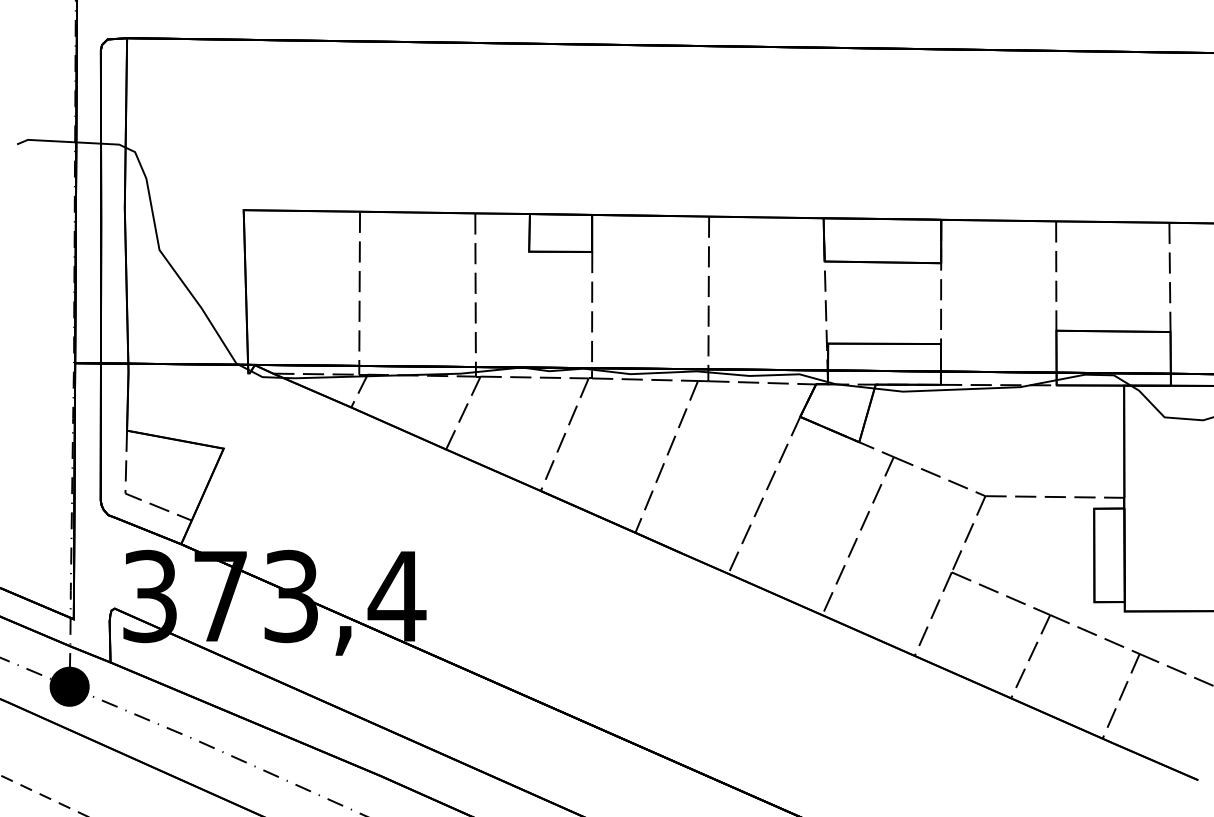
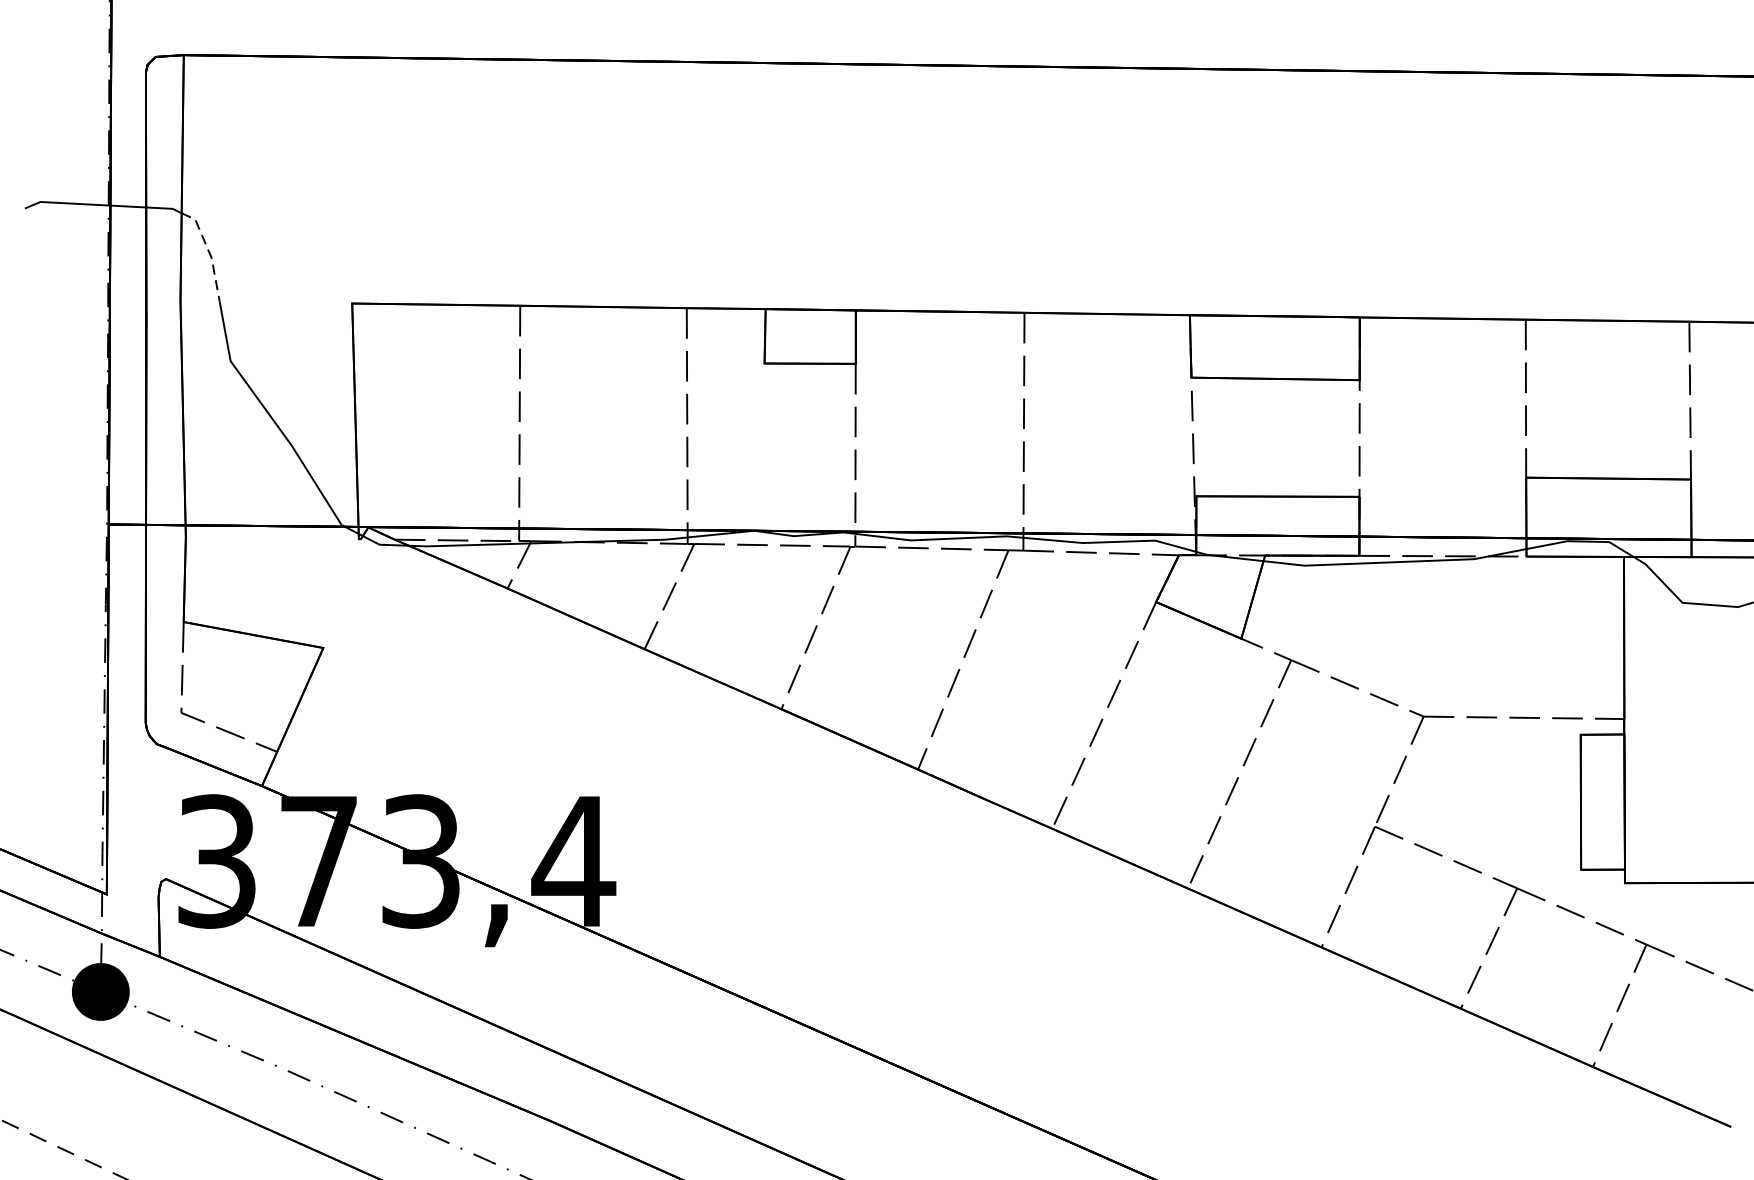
line: (144, 175) -> (208, 253), solid -> dashed

